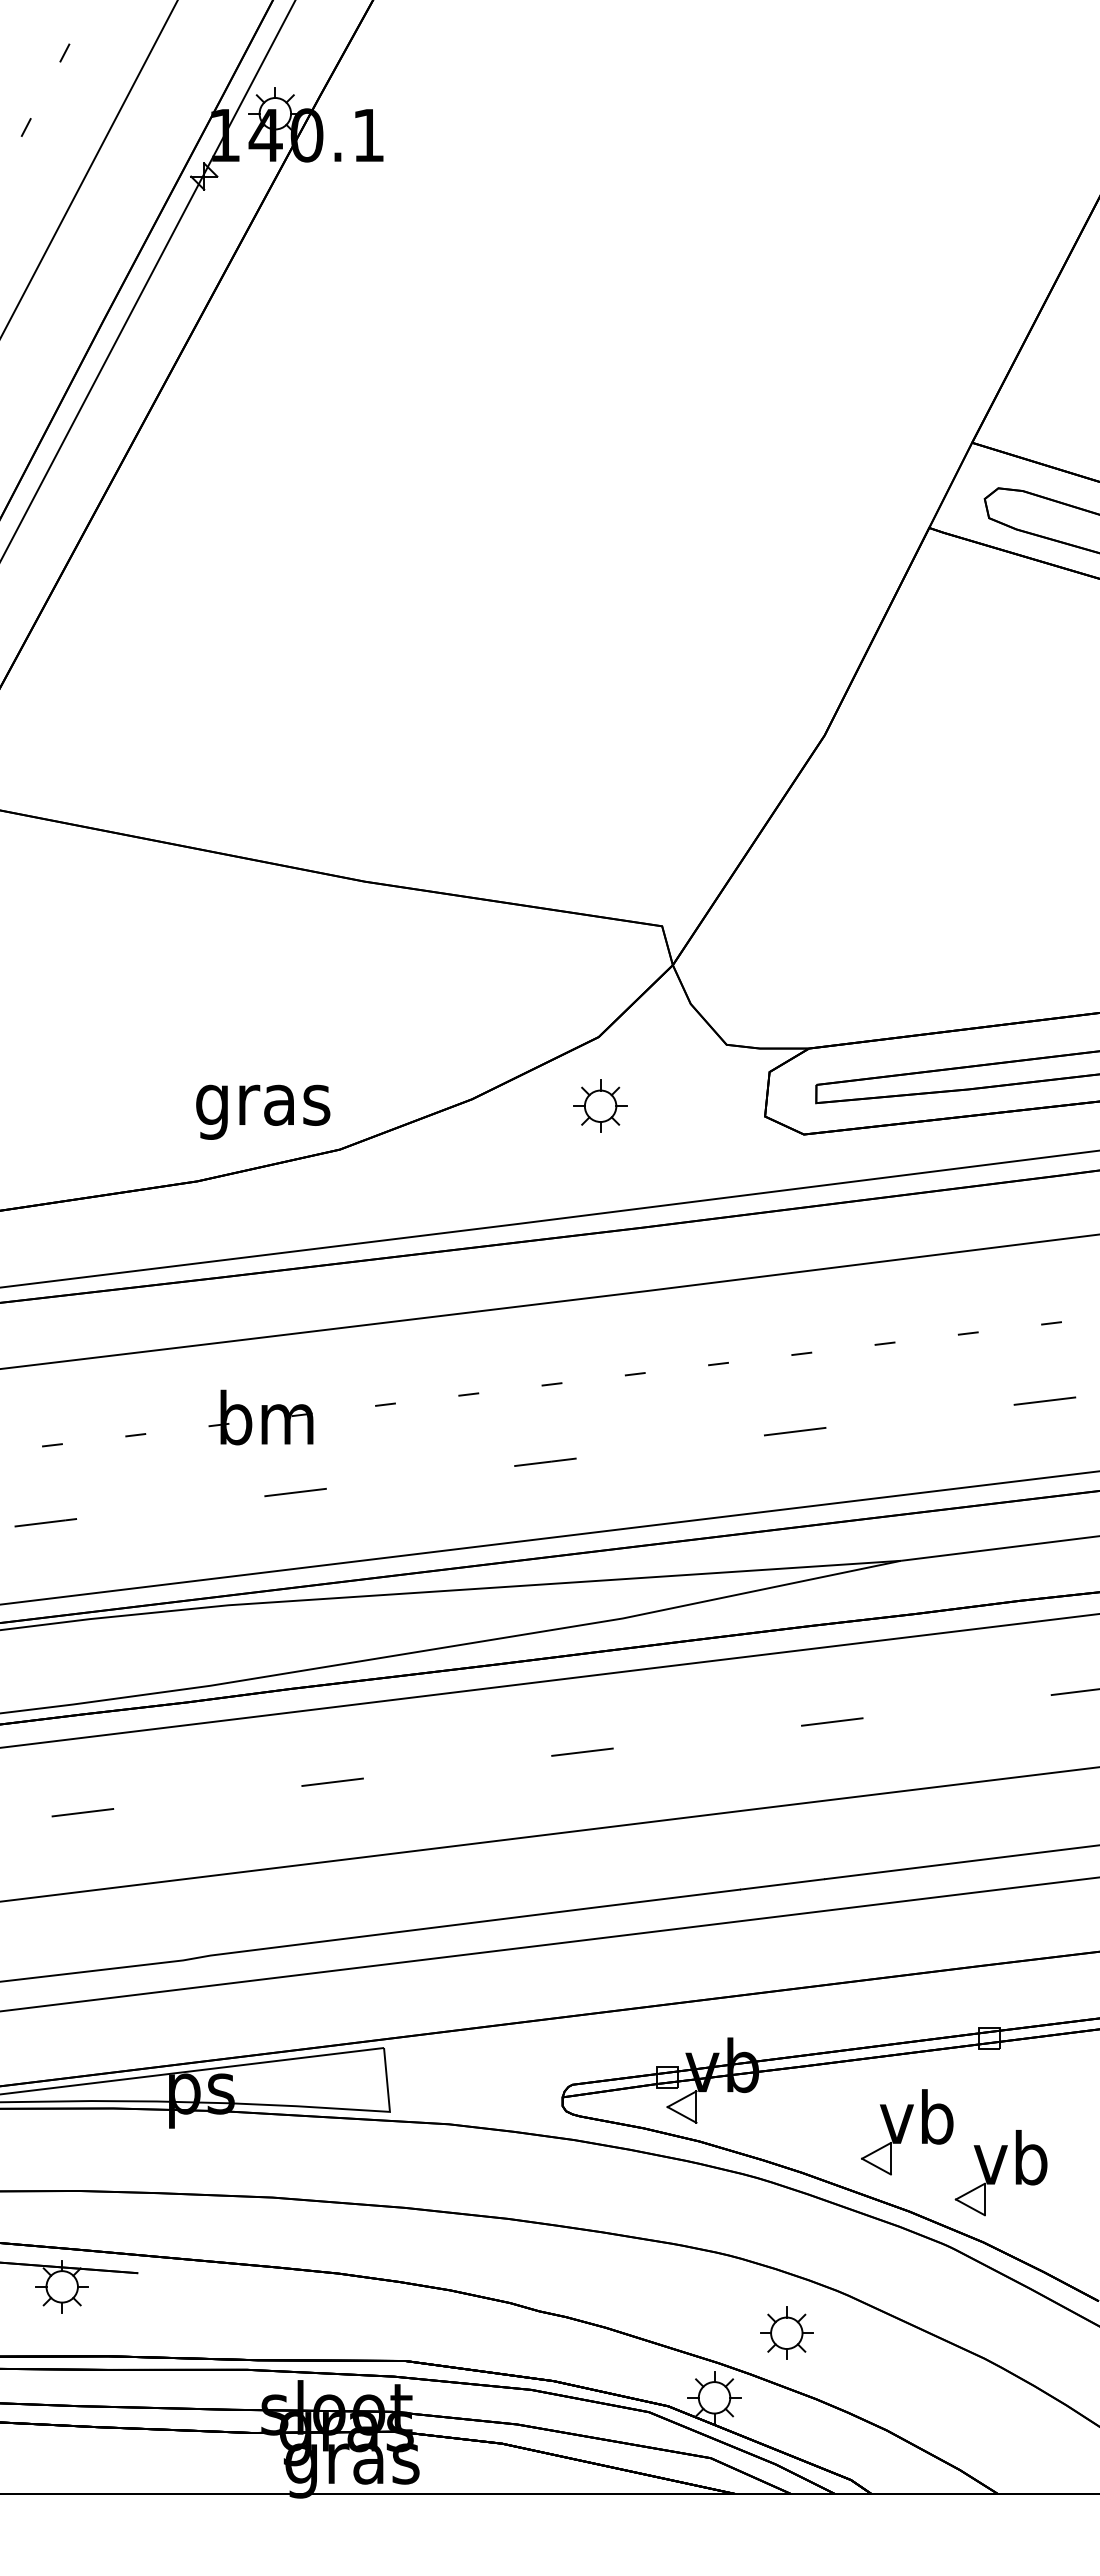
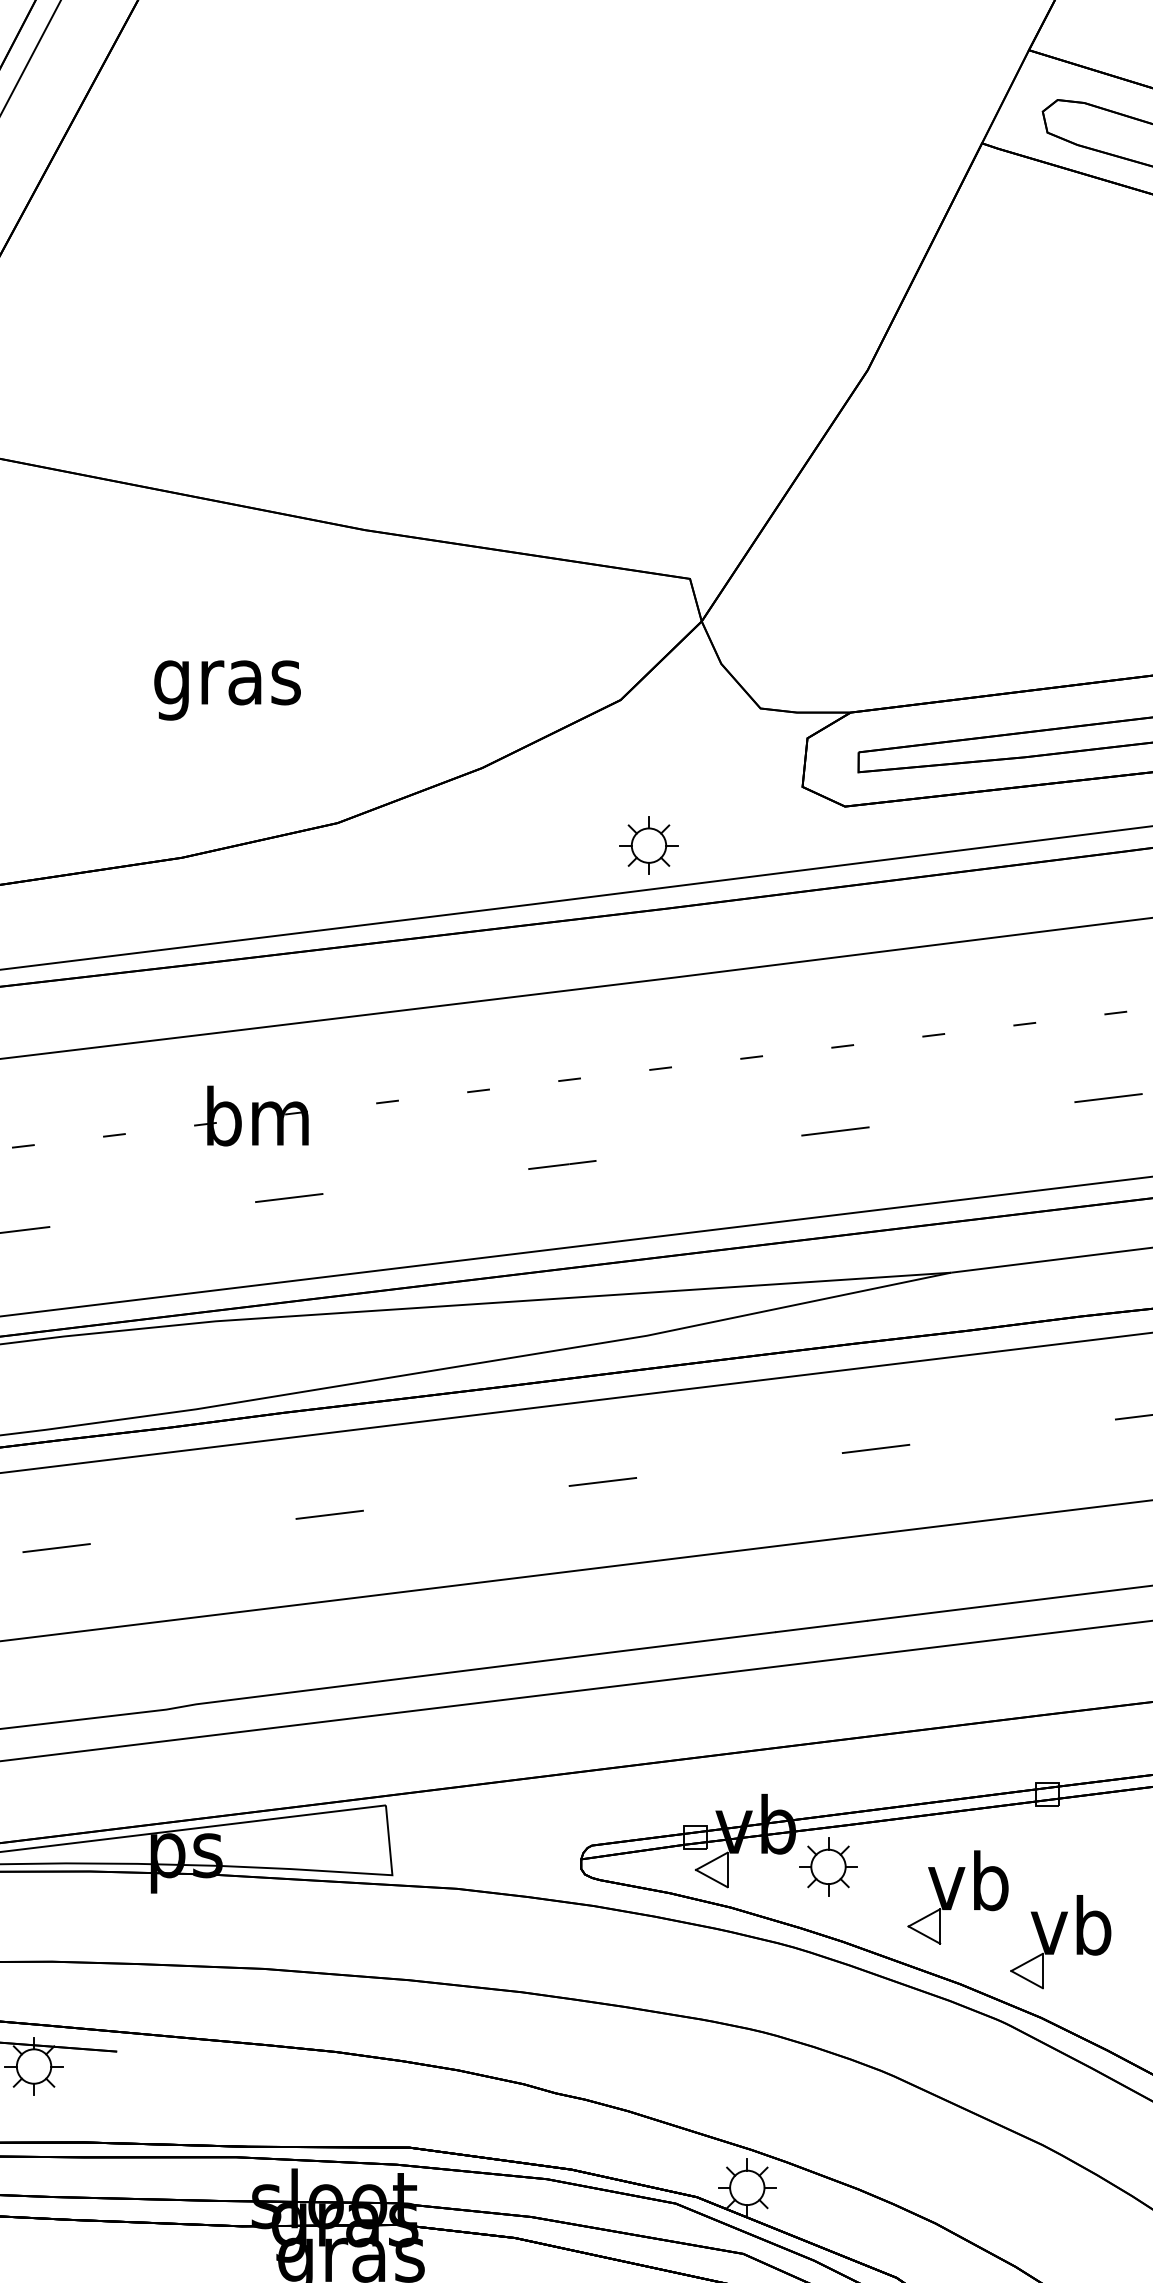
part: (600, 1105) -> (648, 844), moved
text: (263, 1111) -> (227, 689), moved
part: (786, 2332) -> (828, 1866), moved

